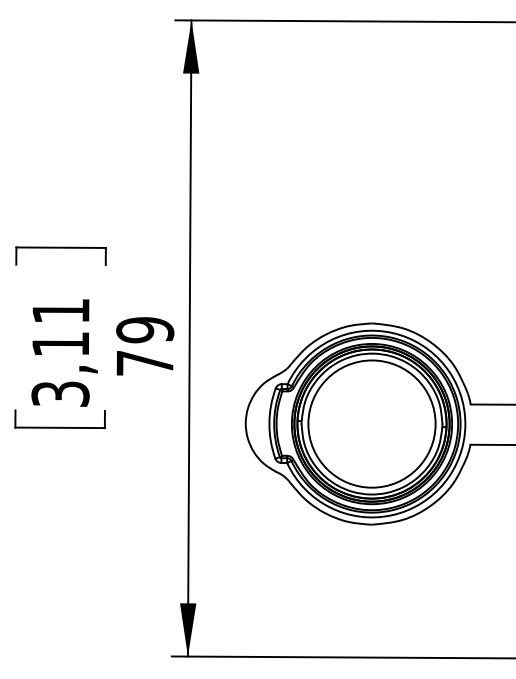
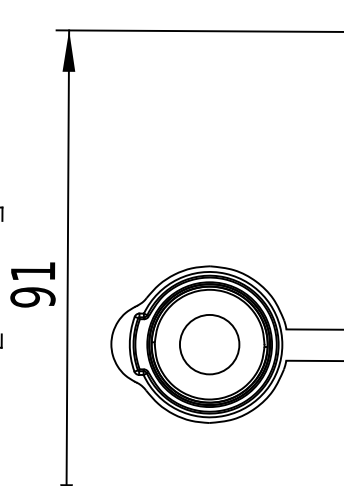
text: (144, 346) -> (32, 284), 79 -> 91
circle: (371, 423) -> (209, 344), size x0.6

